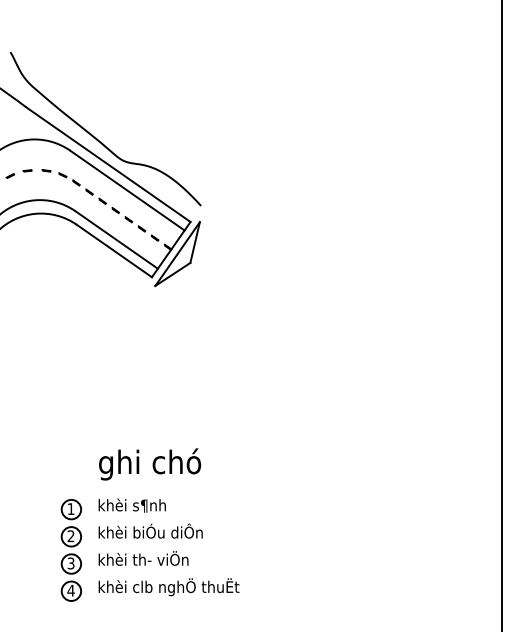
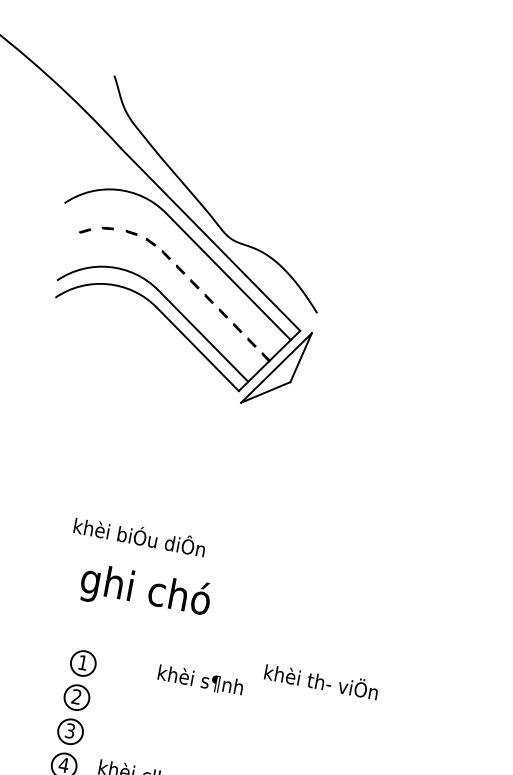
text: (150, 464) -> (146, 592), moved
text: (131, 505) -> (199, 679), moved
text: (150, 530) -> (139, 535), moved
text: (143, 558) -> (321, 680), moved

